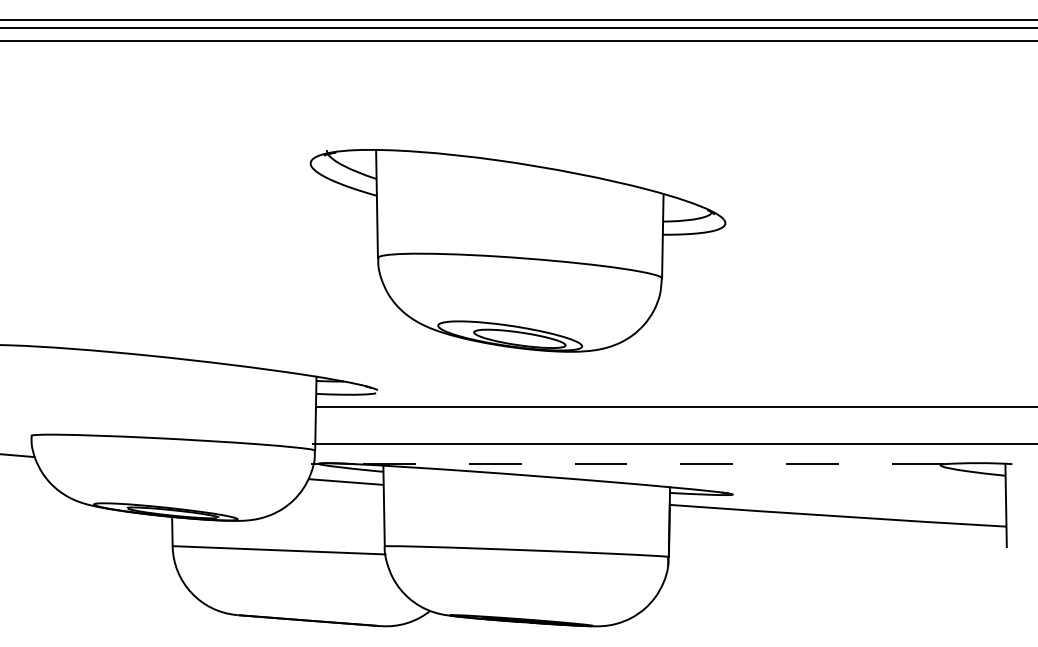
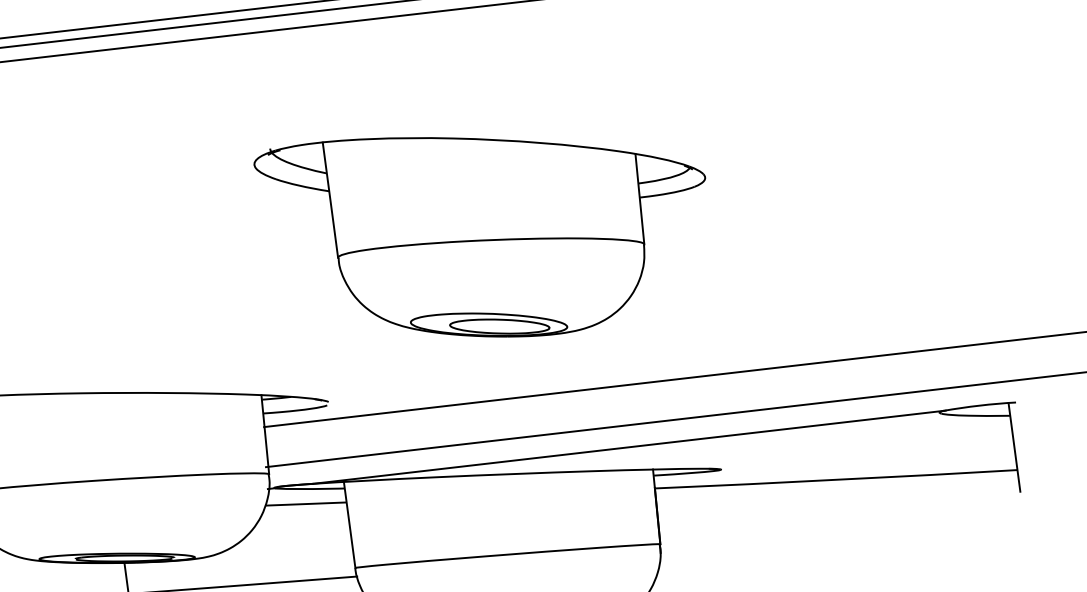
part: (517, 250) -> (486, 232), moved
line: (648, 464) -> (627, 447), dashed -> solid

